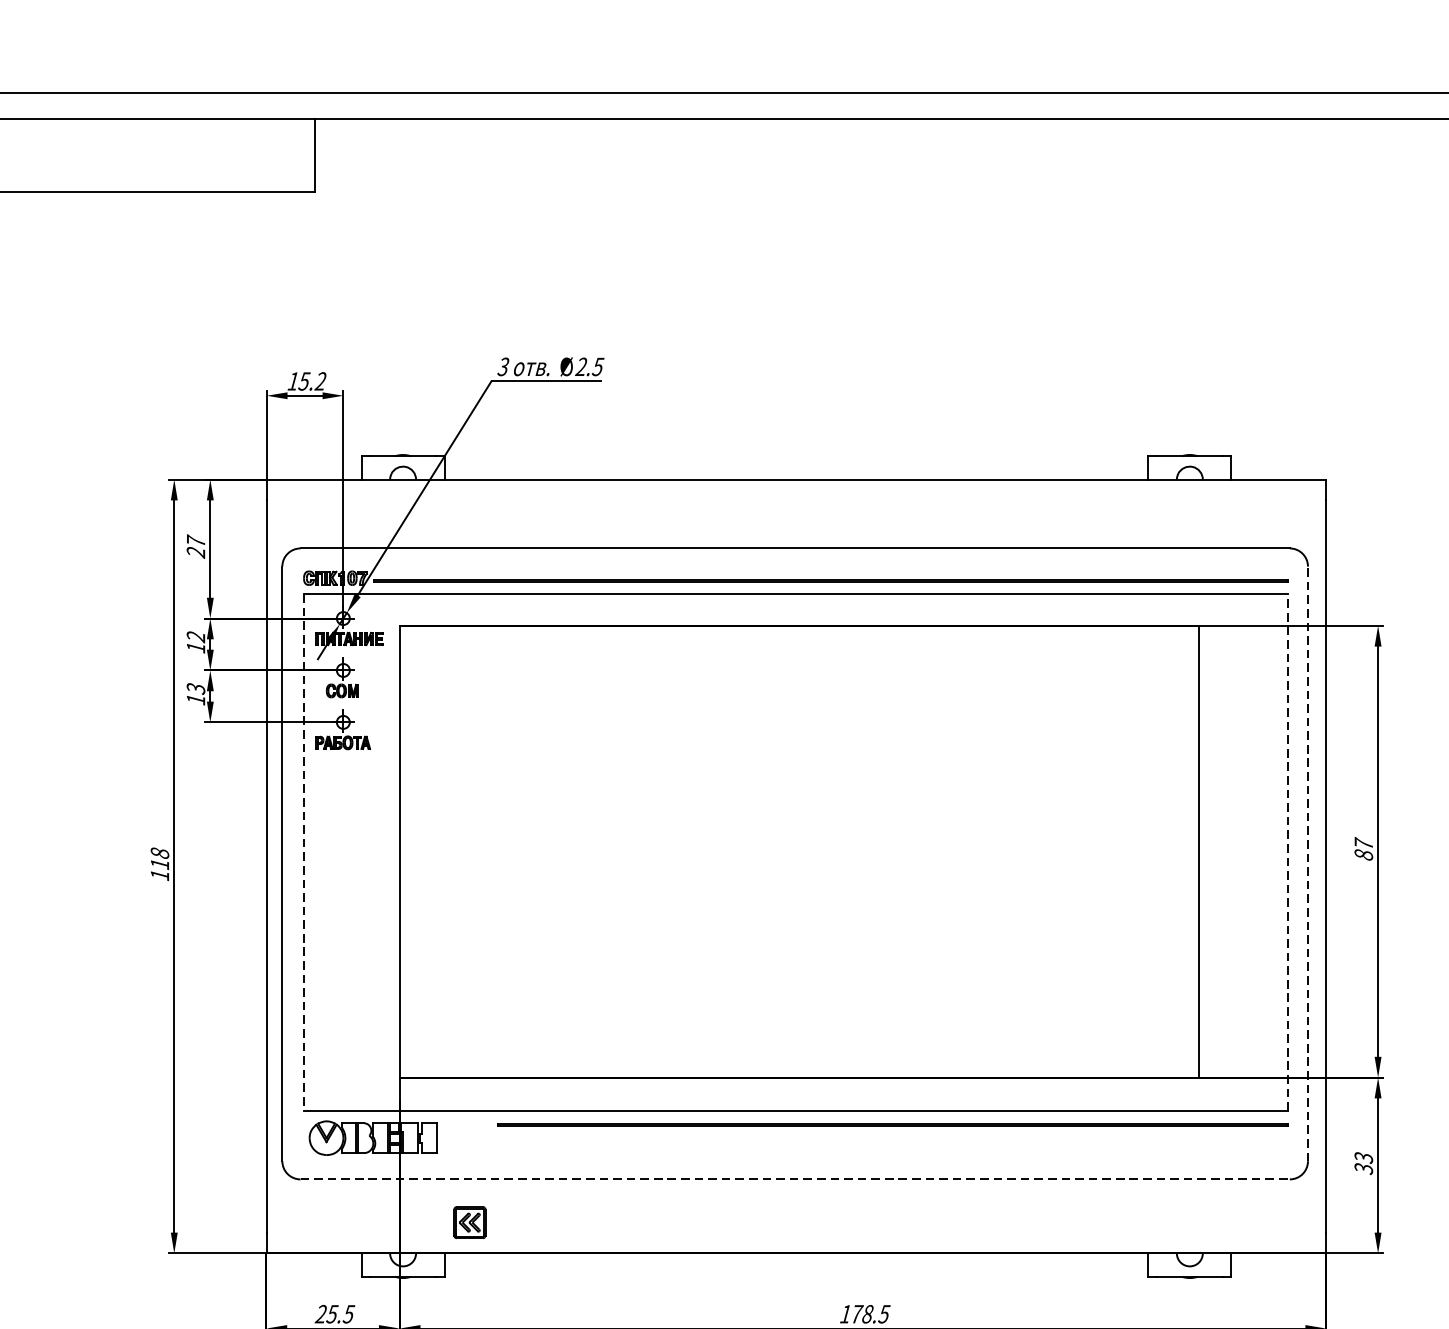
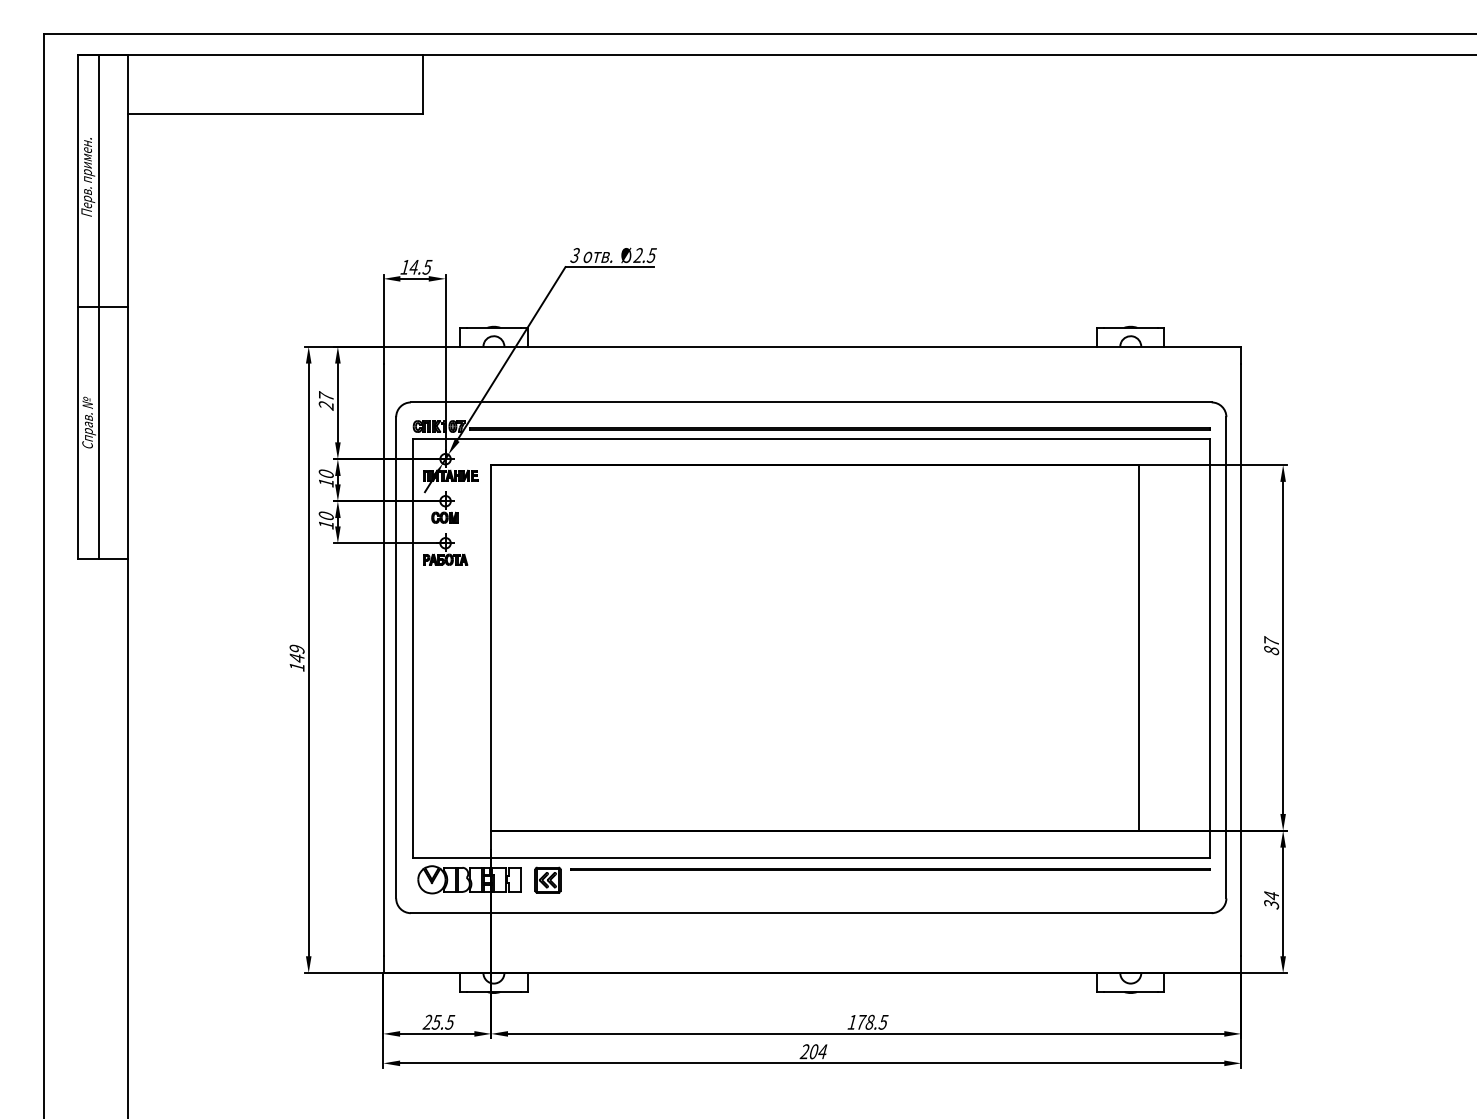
text: (312, 380) -> (420, 266), 15.2 -> 14.5
text: (196, 637) -> (326, 474), 12 -> 10
text: (196, 688) -> (326, 515), 13 -> 10
line: (1288, 852) -> (1210, 648), dashed -> solid
line: (303, 853) -> (413, 649), dashed -> solid
text: (159, 858) -> (296, 653), 118 -> 149
line: (1308, 863) -> (1226, 657), dashed -> solid
text: (1363, 1157) -> (1271, 895), 33 -> 34
line: (795, 1179) -> (811, 913), dashed -> solid
part: (469, 1221) -> (547, 879), moved

